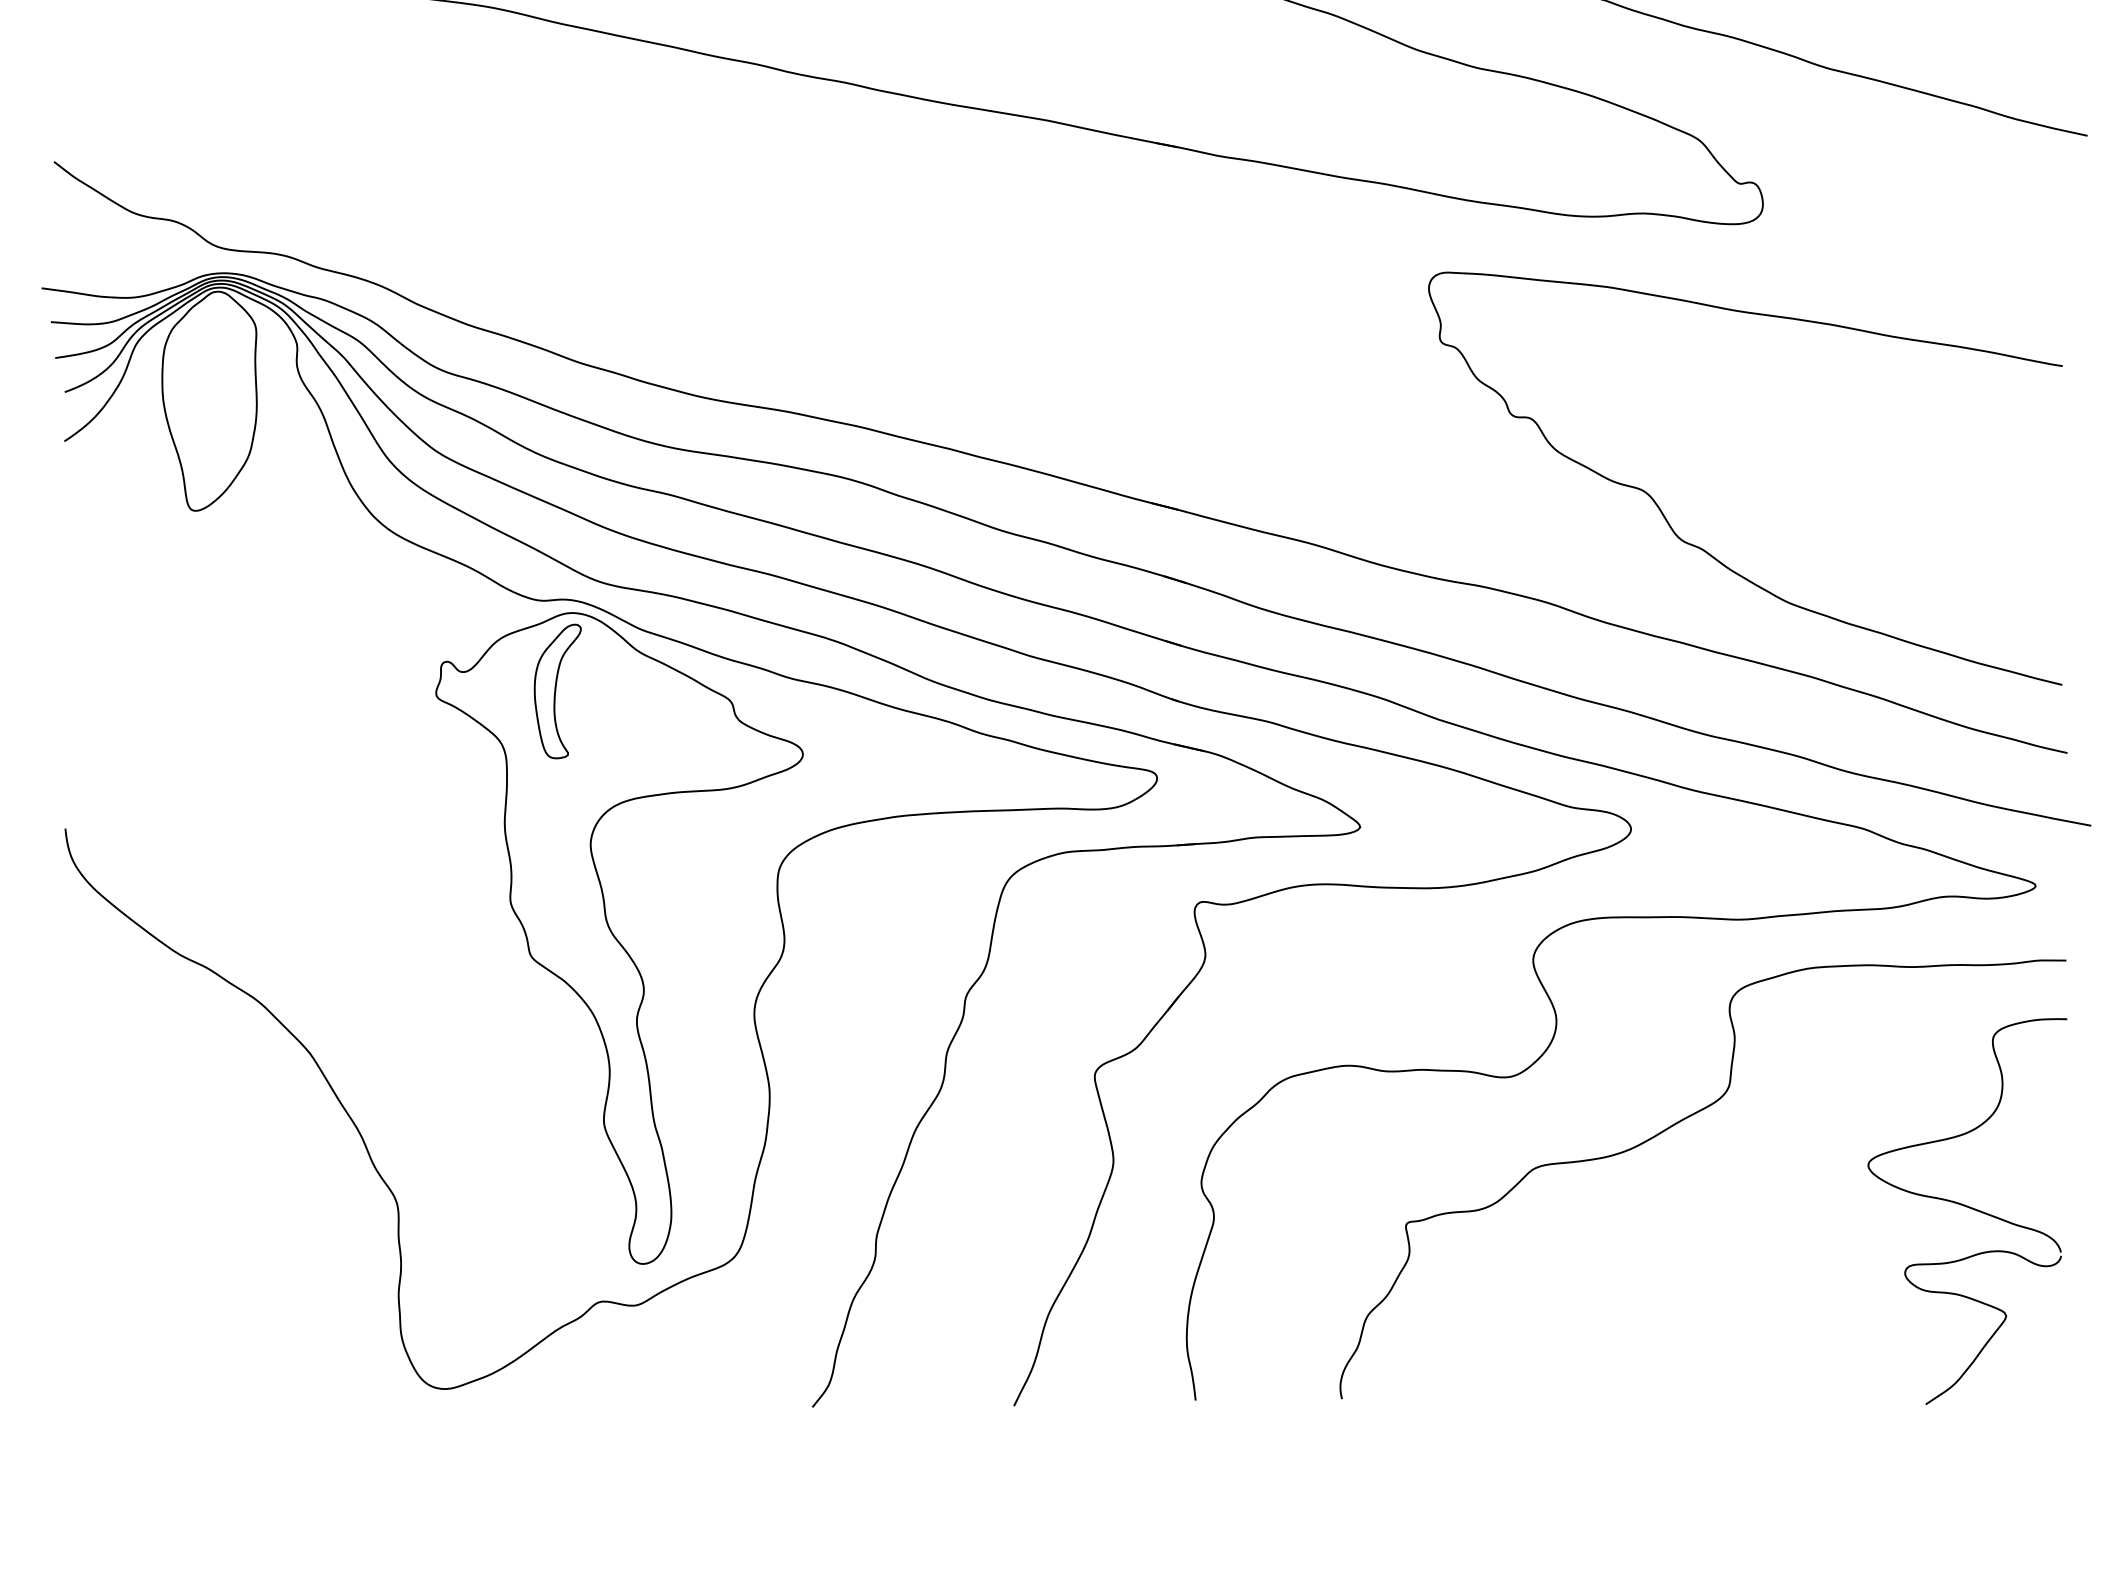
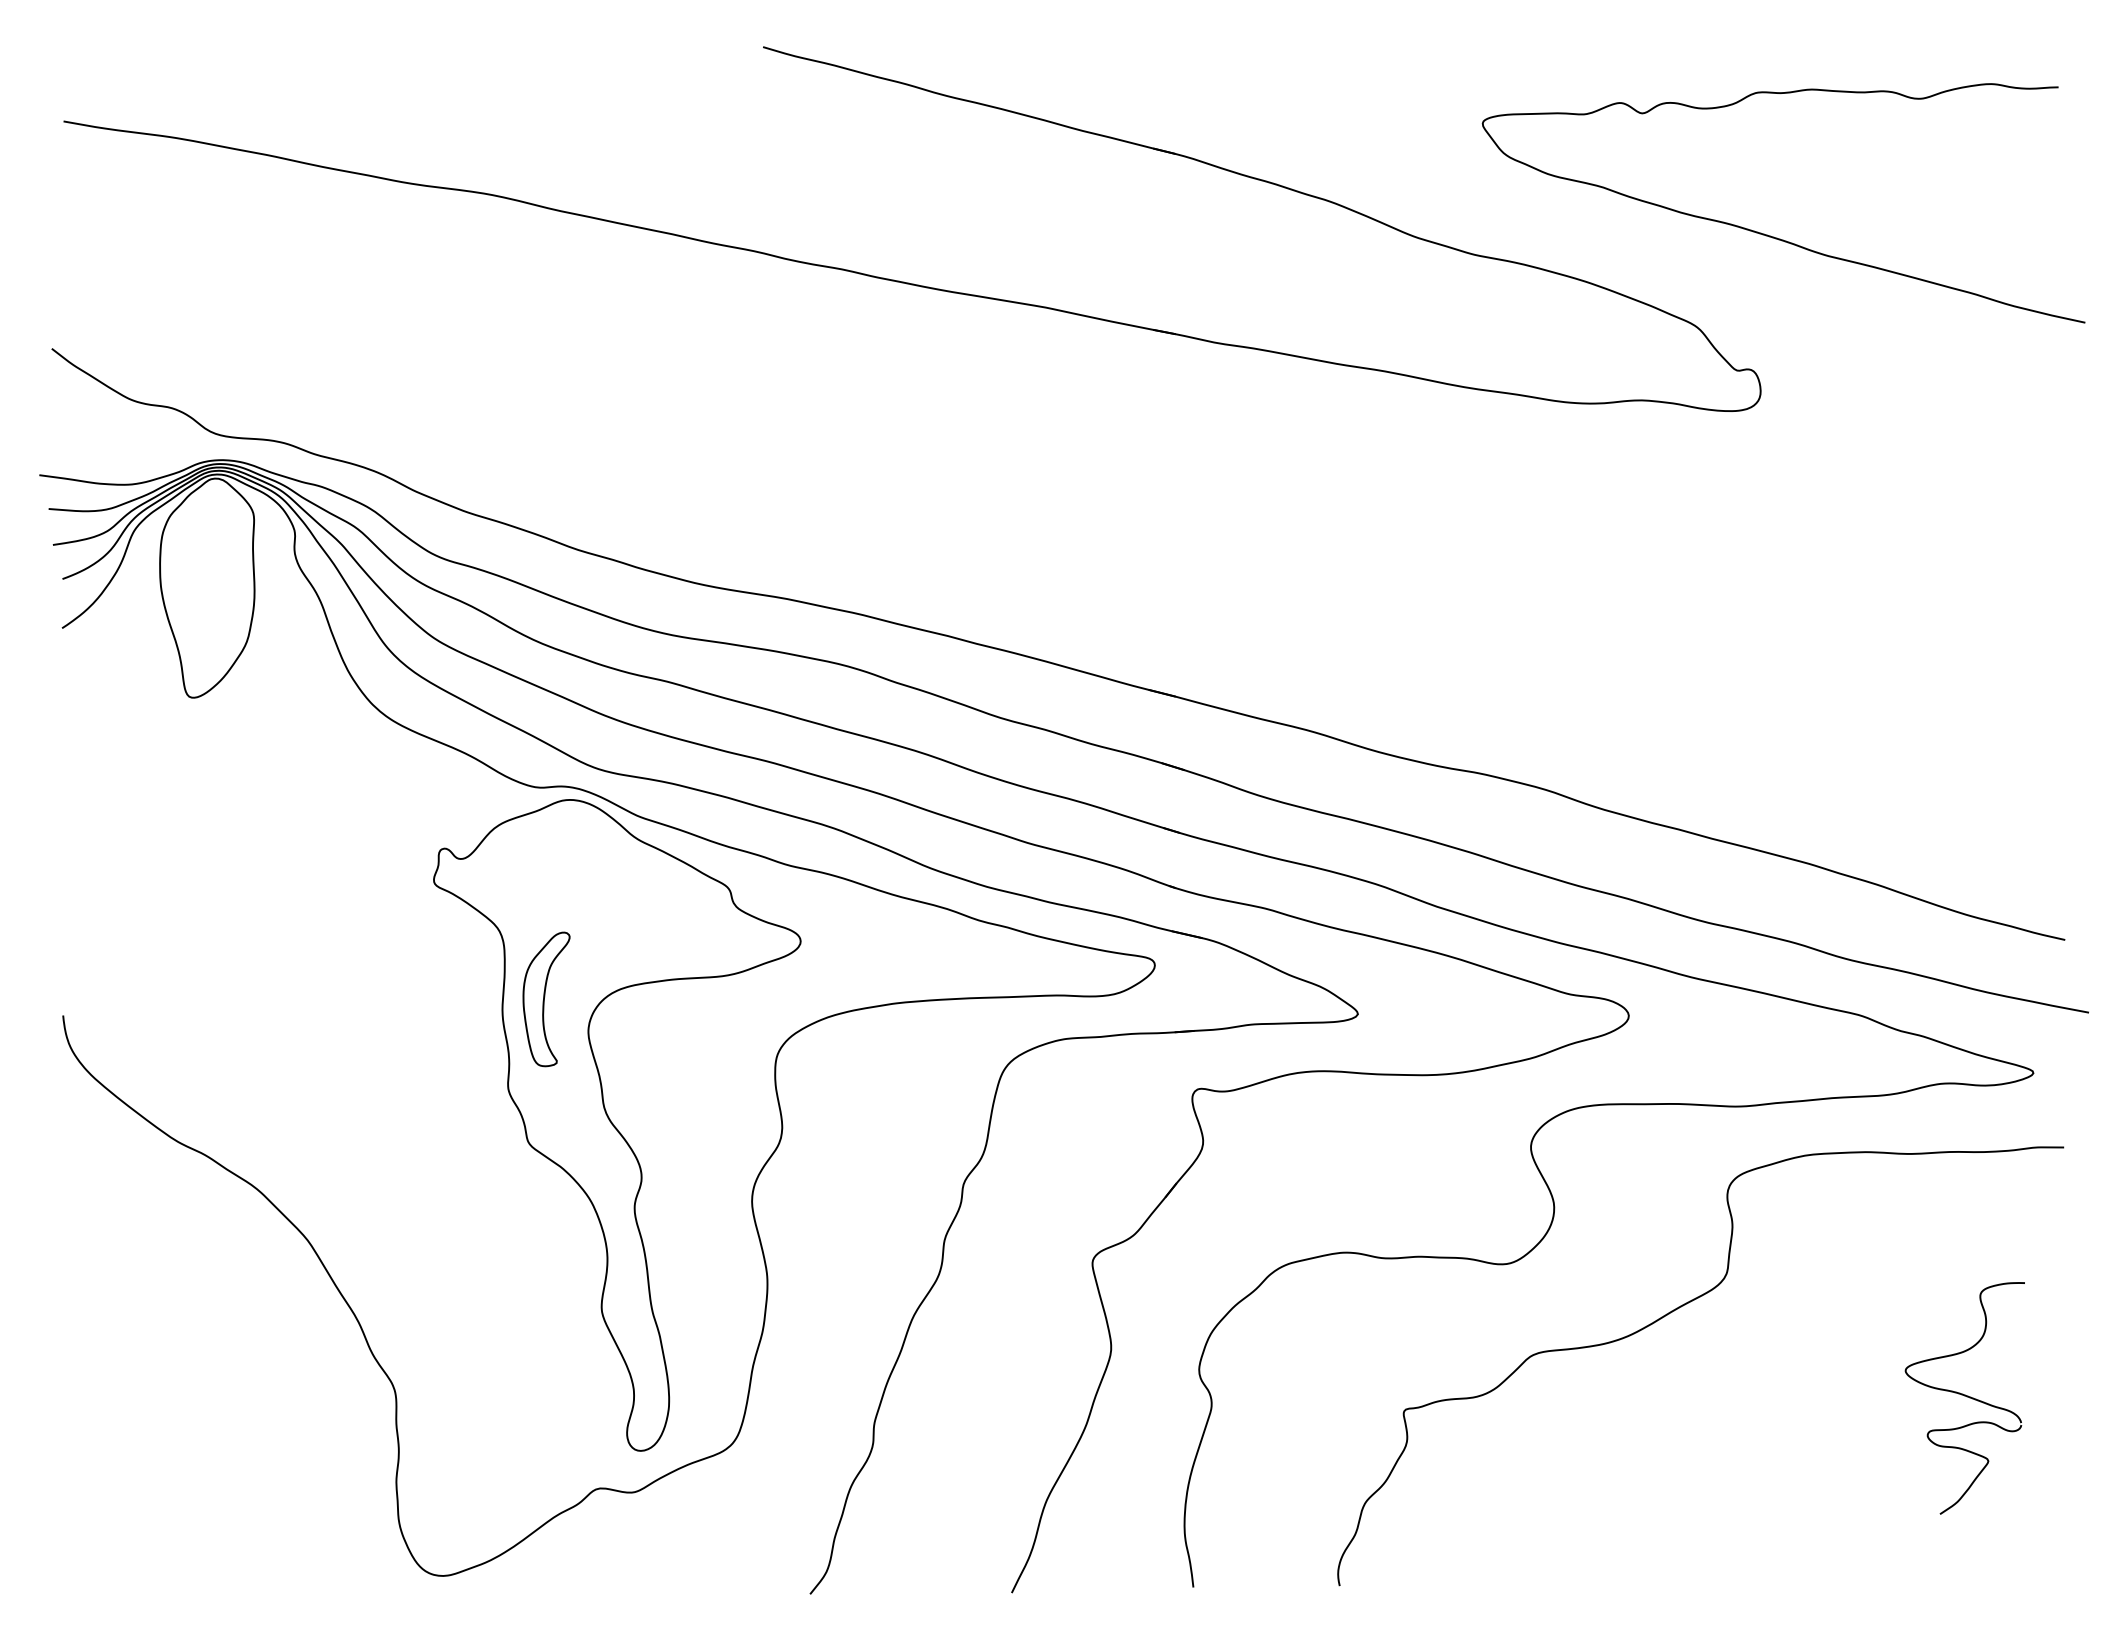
curve: (1704, 549) -> (1702, 736), removed
part: (557, 691) -> (546, 999), moved
part: (1966, 1211) -> (1964, 1398), size x0.6

